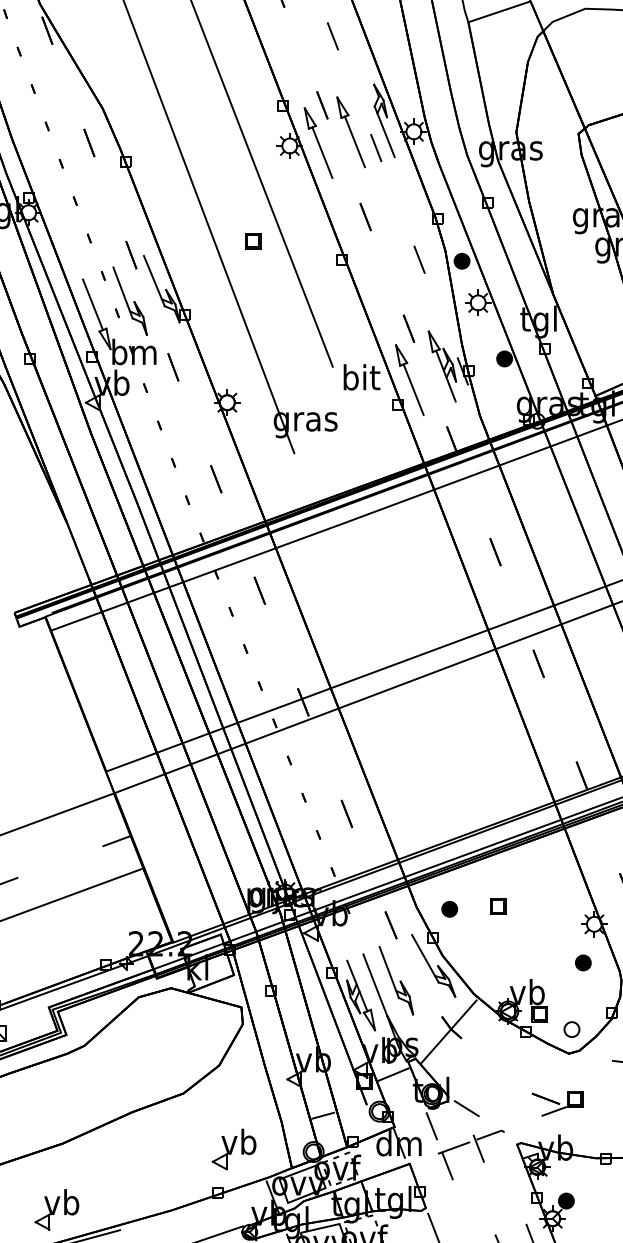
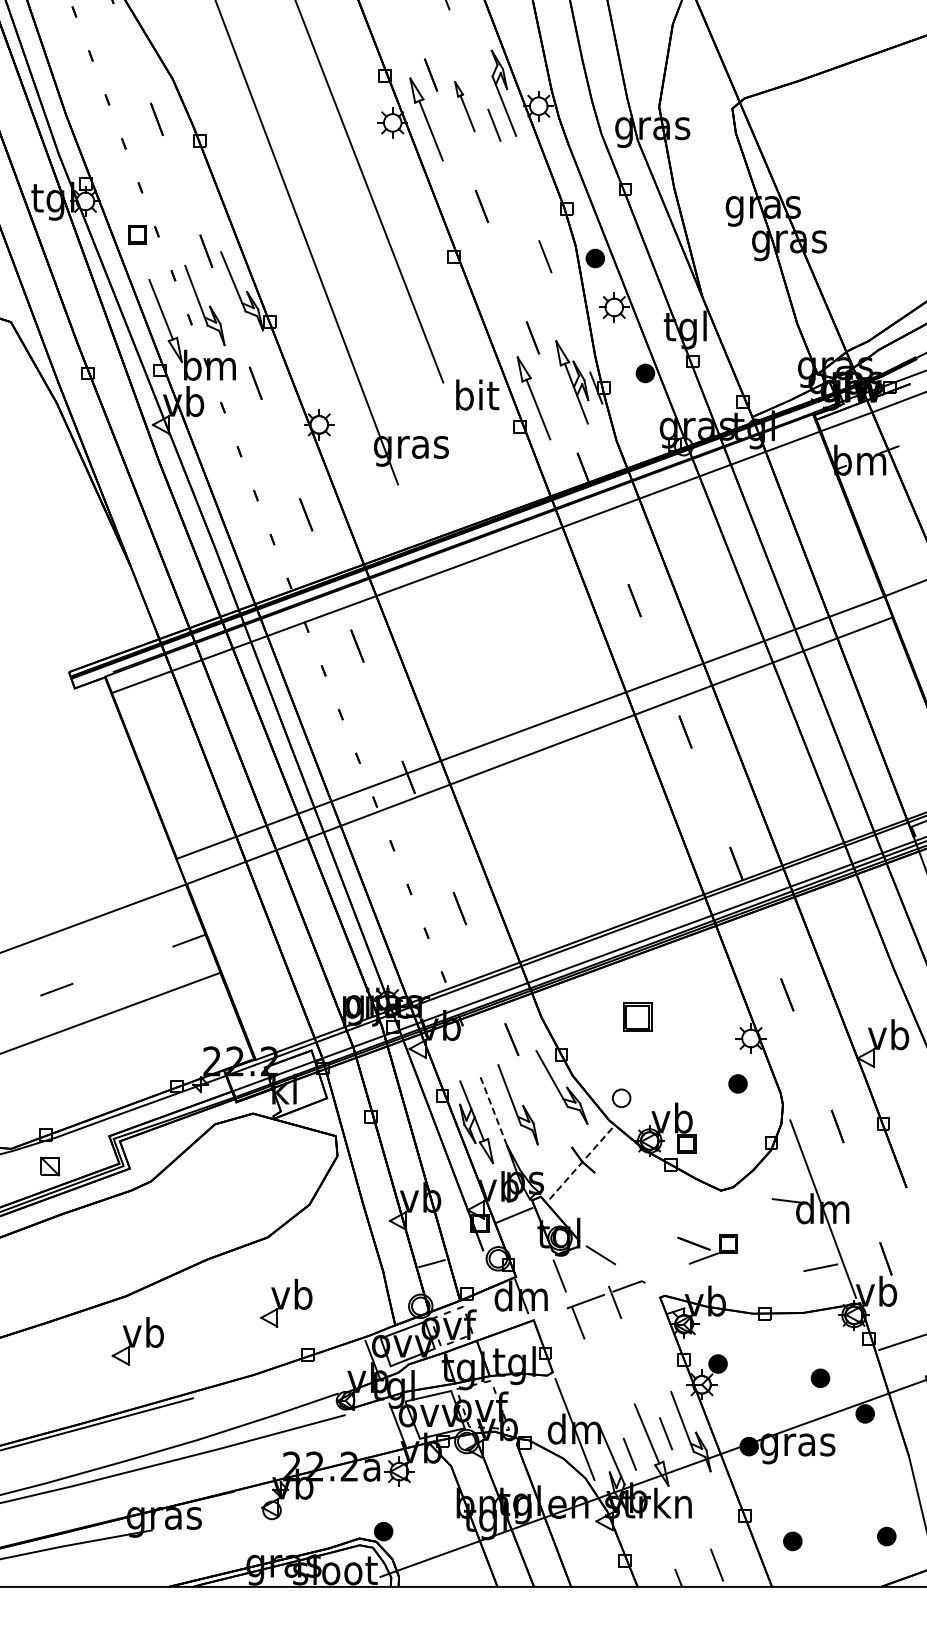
part: (350, 132) -> (464, 106), size x0.6
part: (253, 240) -> (137, 234), moved
part: (497, 905) -> (637, 1016), size x1.6
part: (449, 909) -> (580, 1020), removed
line: (374, 984) -> (492, 1109), solid -> dashed
part: (571, 1028) -> (621, 1097), moved
line: (448, 1032) -> (579, 1165), solid -> dashed
part: (234, 1148) -> (286, 1302), moved
part: (56, 1209) -> (137, 1341), moved

